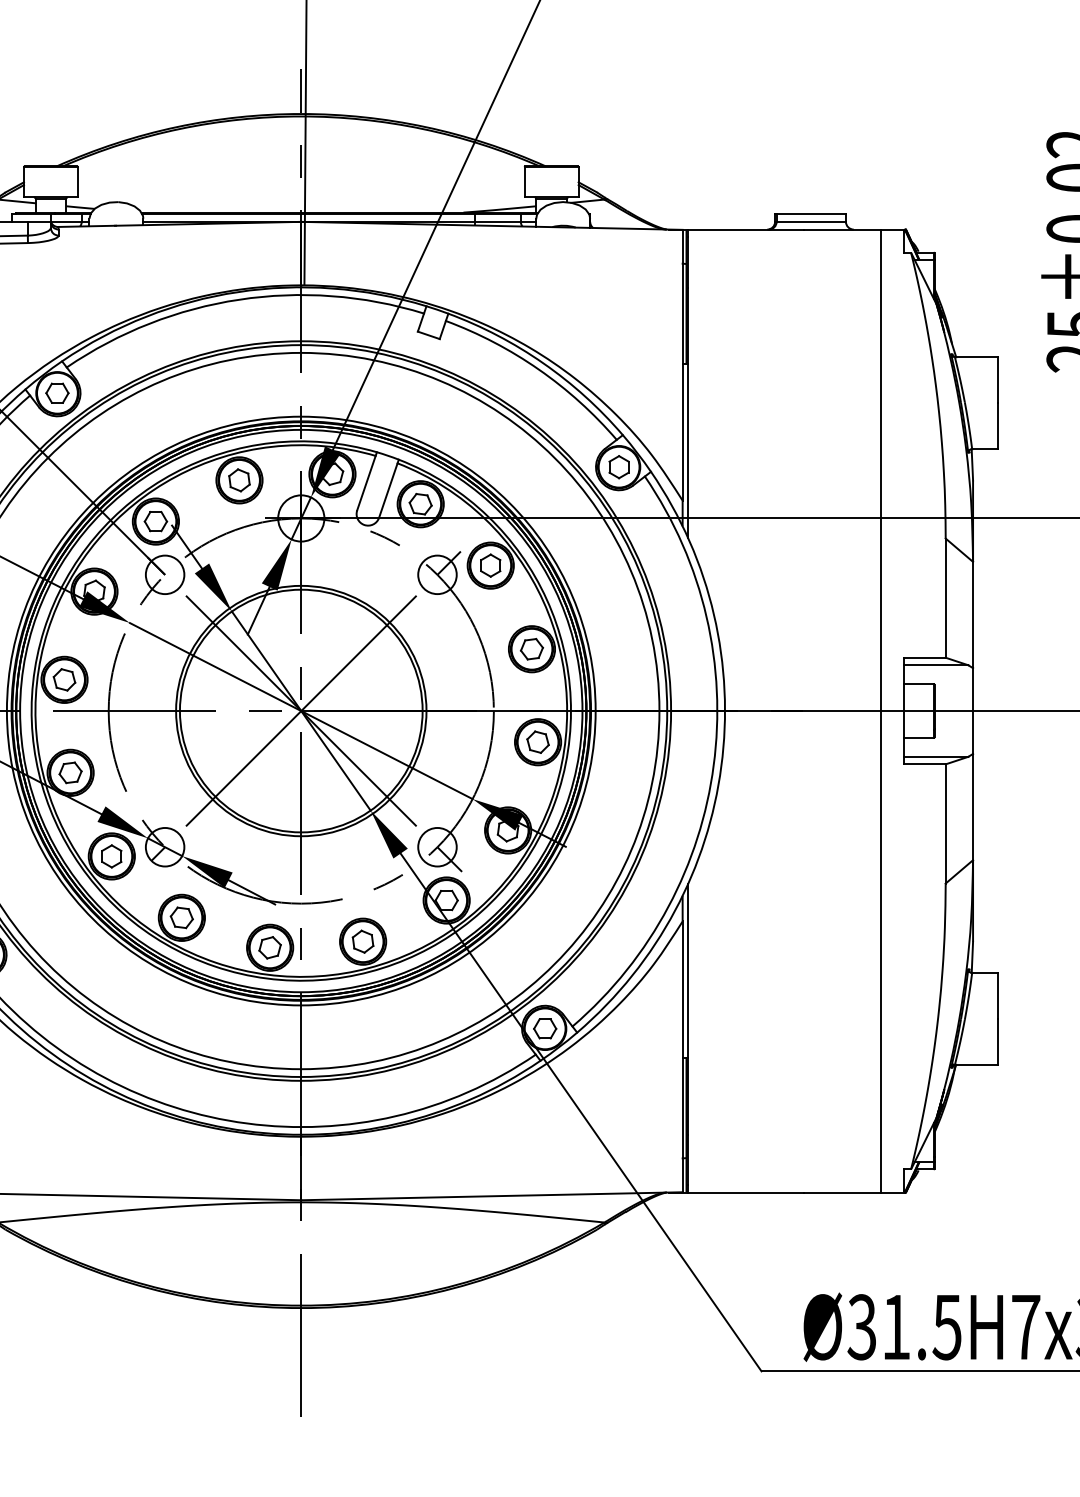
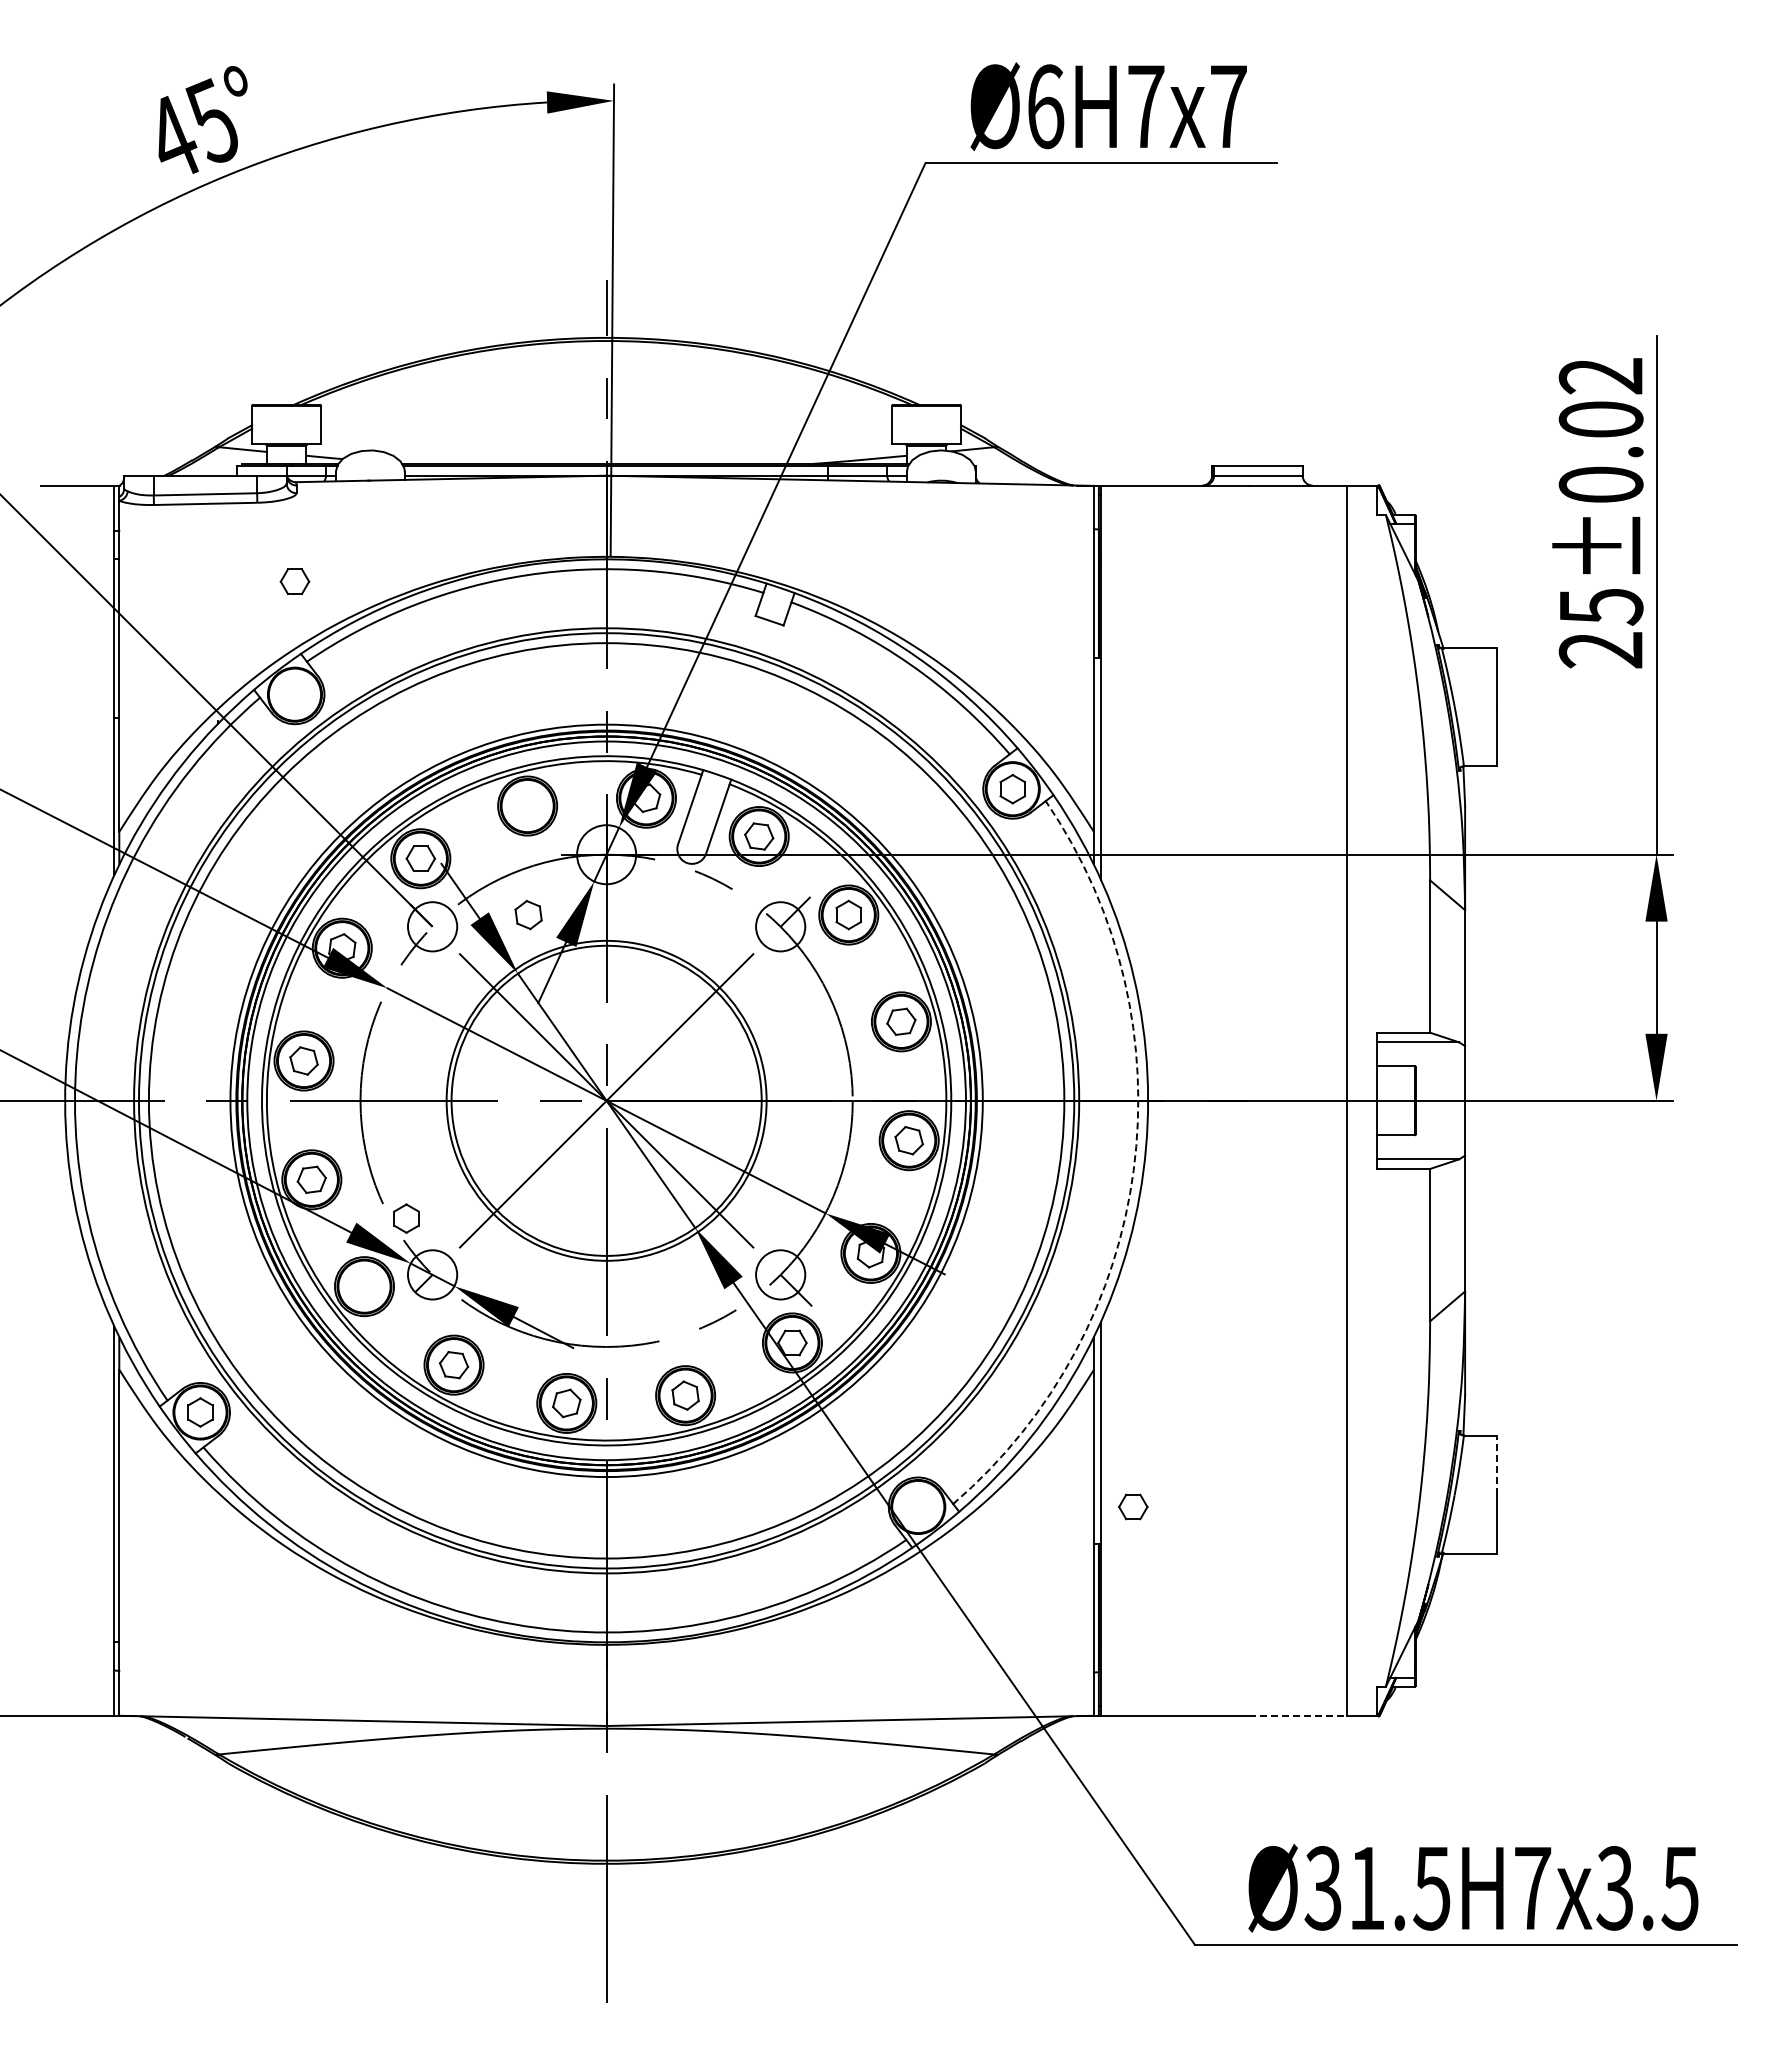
part: (57, 393) -> (294, 581), moved
part: (239, 479) -> (528, 914), moved
arc: (713, 765) -> (1133, 1170), solid -> dashed
part: (111, 856) -> (406, 1218), moved
line: (997, 996) -> (1496, 1465), solid -> dashed
part: (545, 1028) -> (1133, 1506), moved
line: (842, 1192) -> (1298, 1716), solid -> dashed

